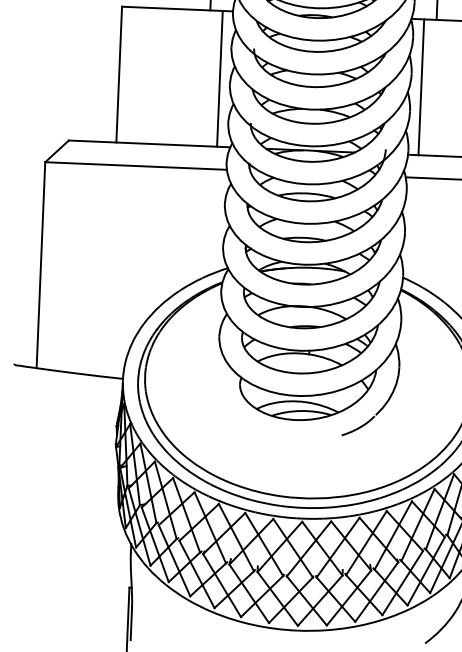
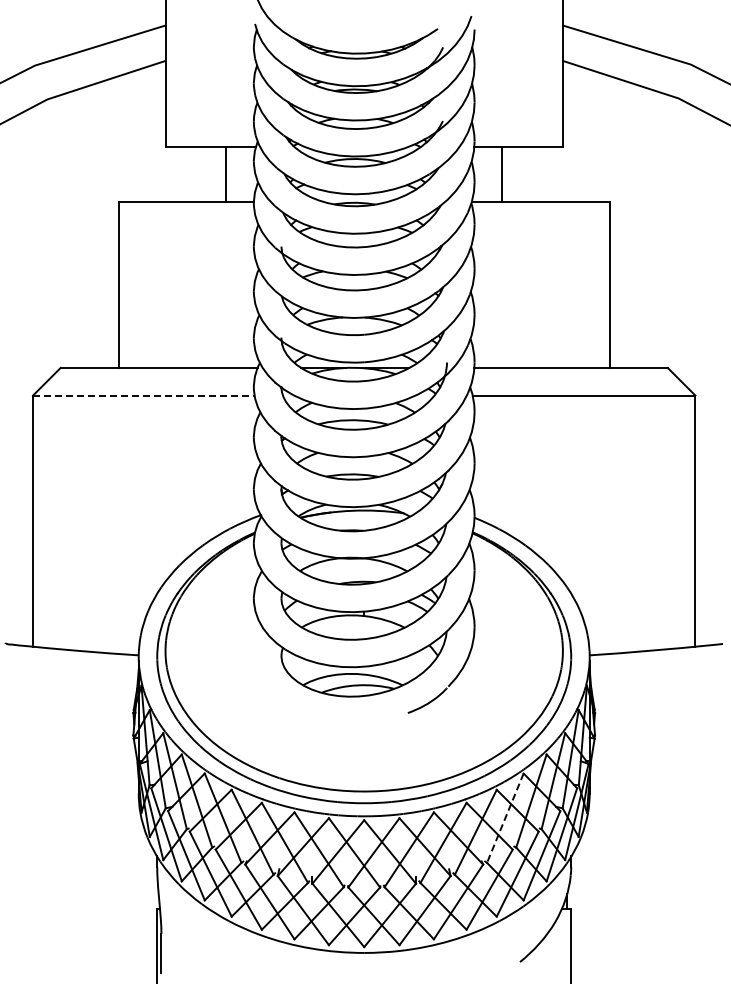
line: (220, 78) -> (241, 284), removed
line: (421, 86) -> (487, 284), removed
line: (135, 165) -> (143, 395), solid -> dashed
line: (418, 525) -> (505, 818), solid -> dashed

